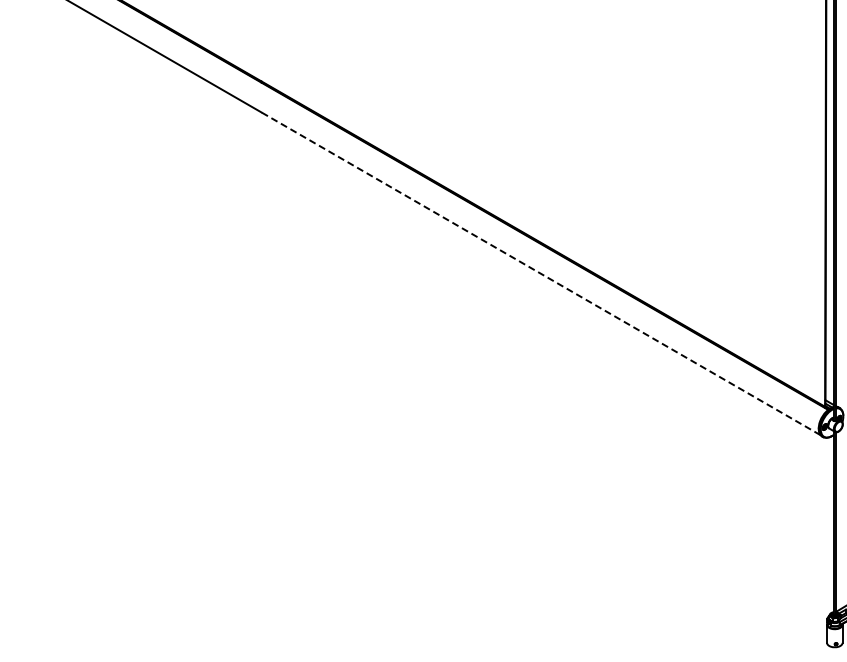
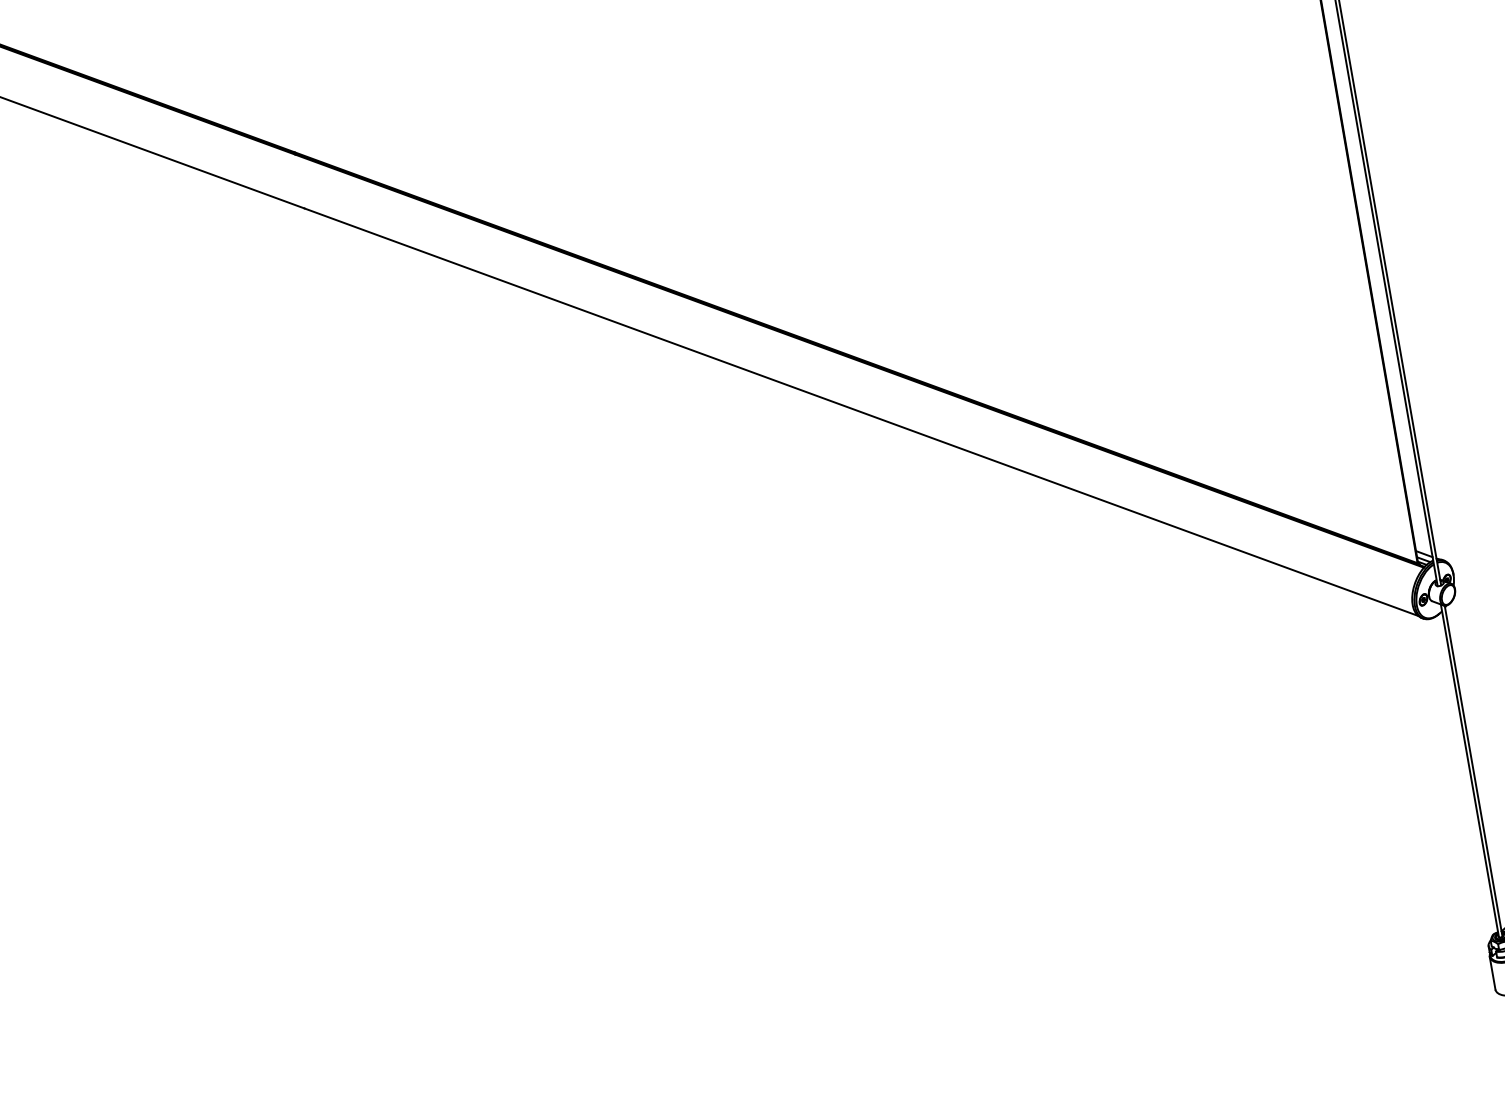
line: (540, 273) -> (860, 411), dashed -> solid

